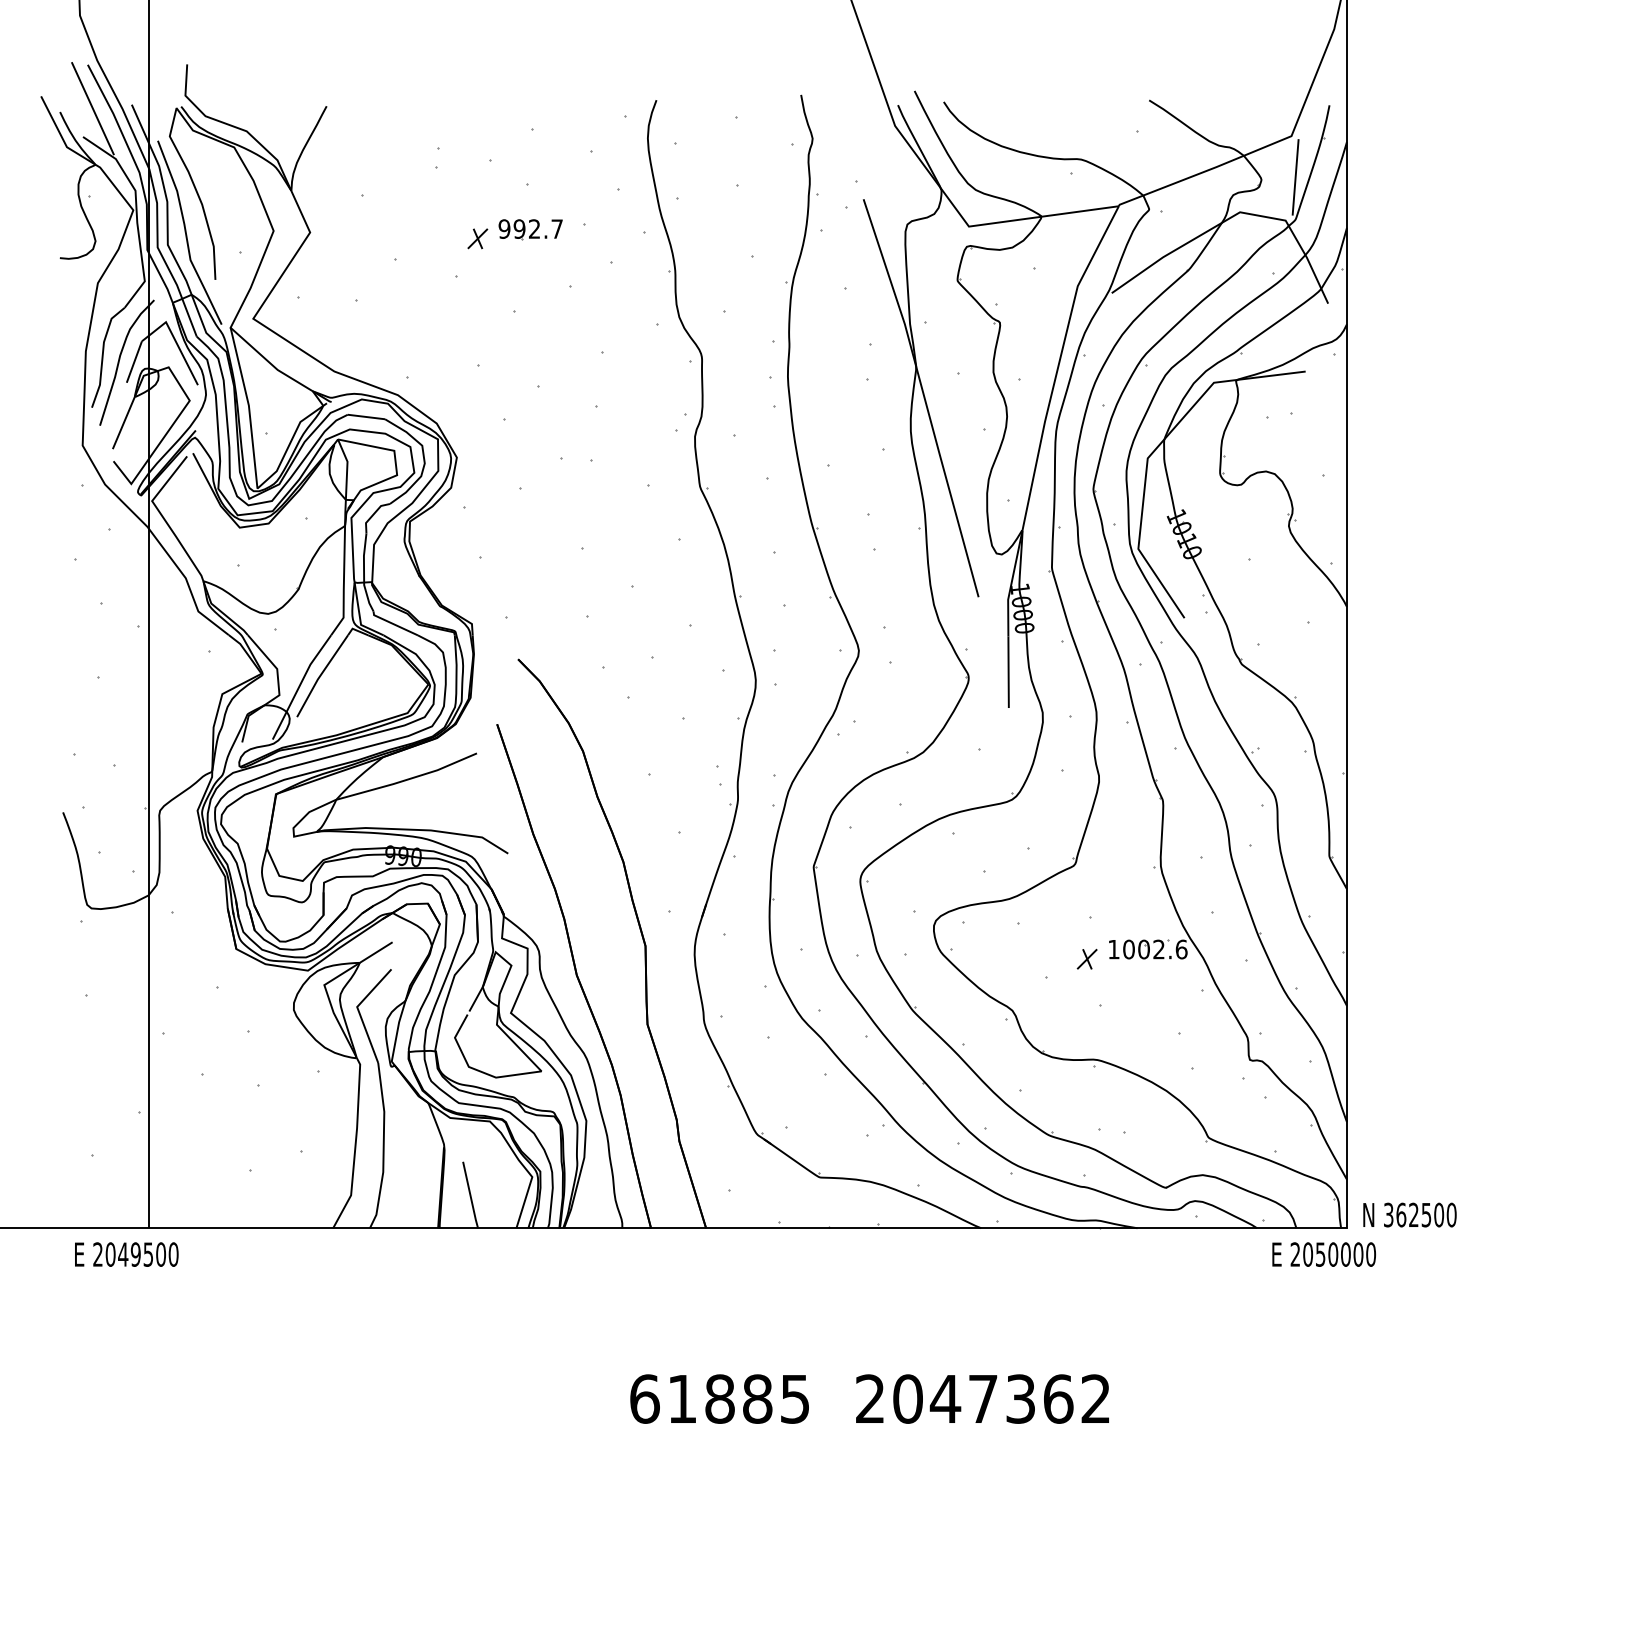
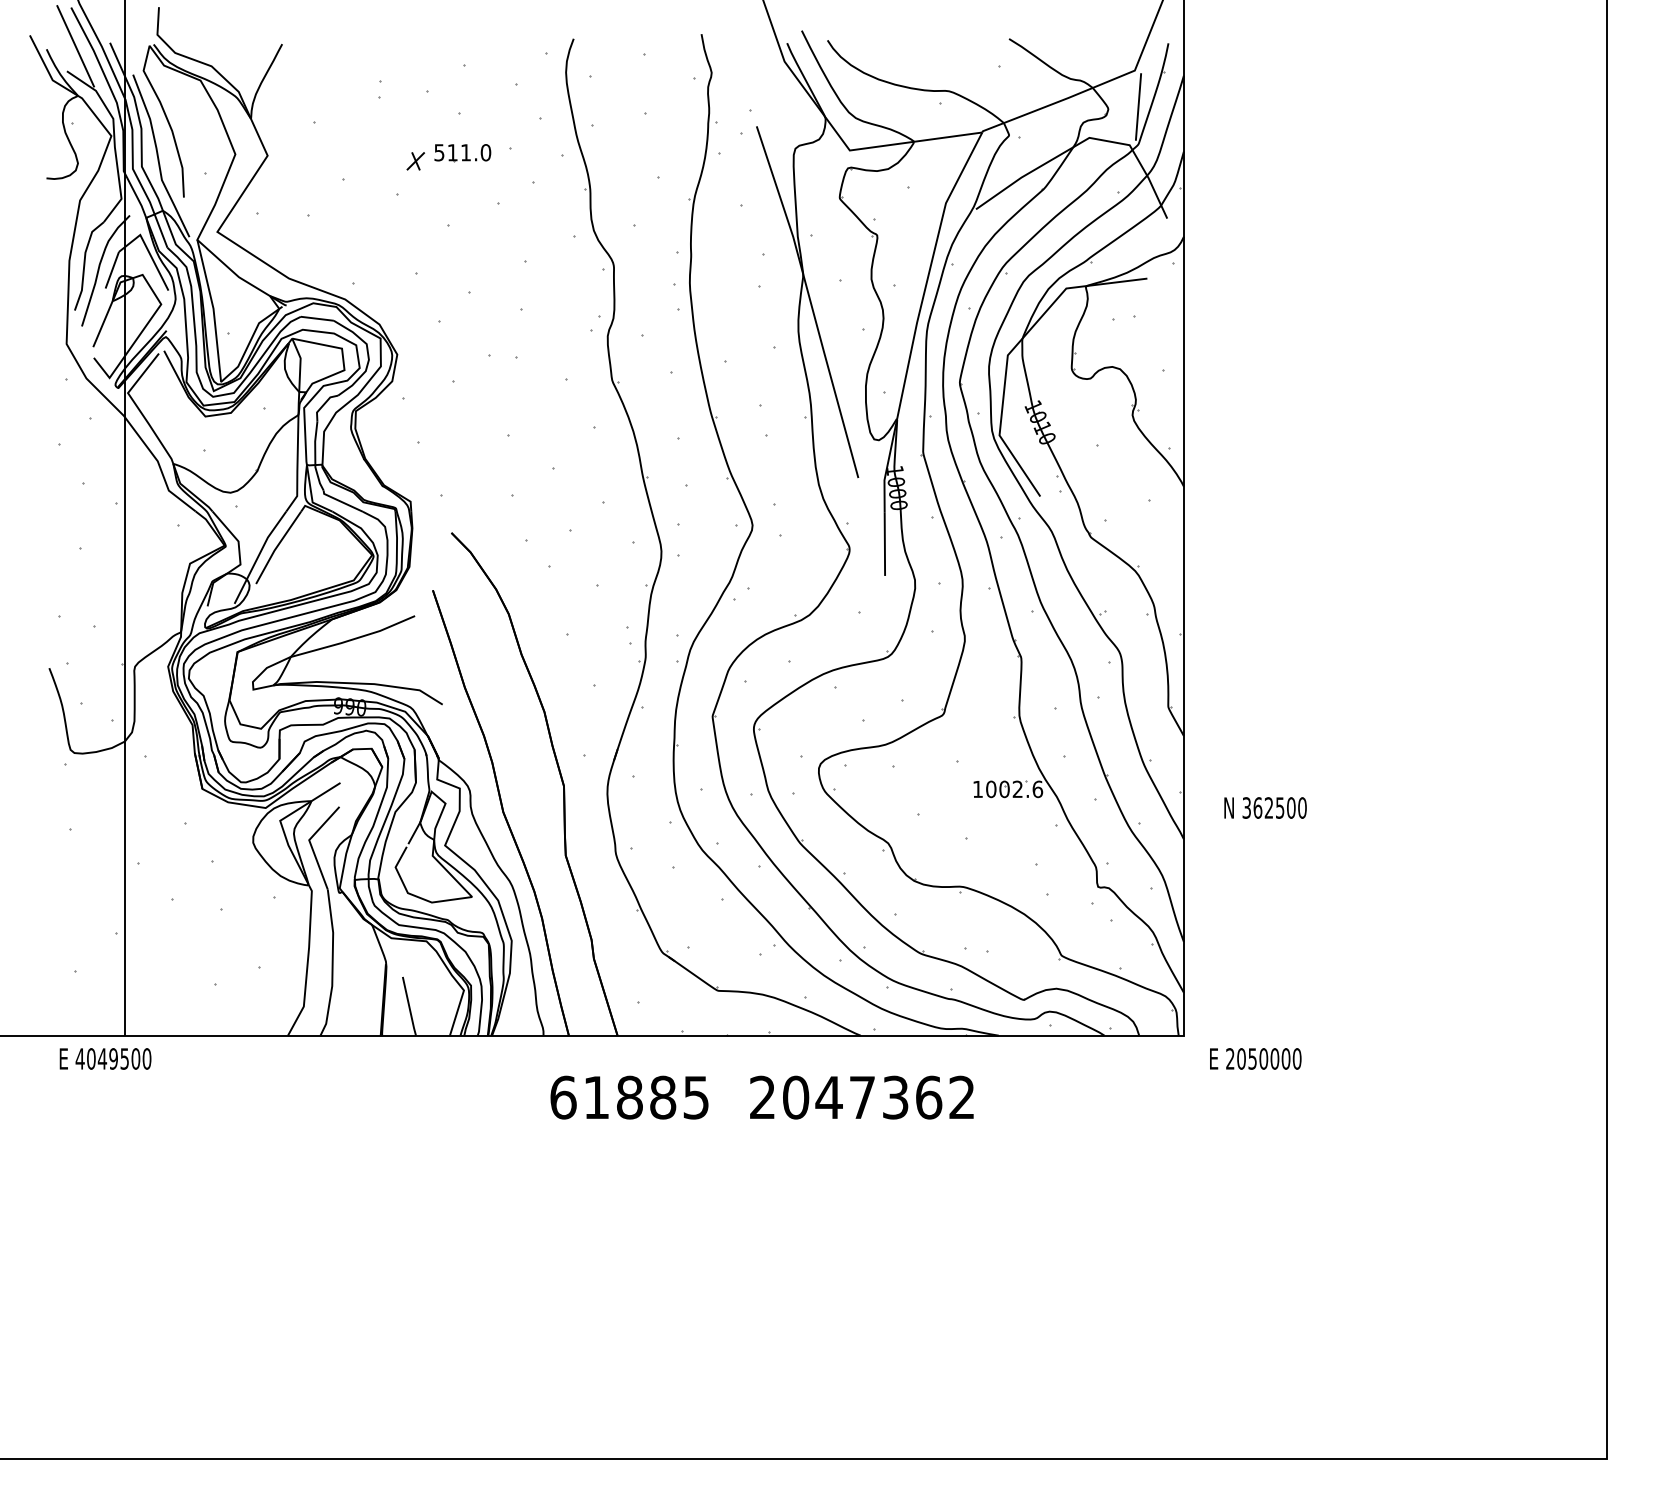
text: (530, 228) -> (462, 152), 992.7 -> 511.0
part: (1087, 958) -> (954, 797), removed
text: (1409, 1214) -> (1265, 807), moved
text: (97, 1254) -> (79, 1058), 2049500 -> 4049500
text: (1323, 1254) -> (1255, 1058), moved
text: (868, 1398) -> (761, 1097), moved

